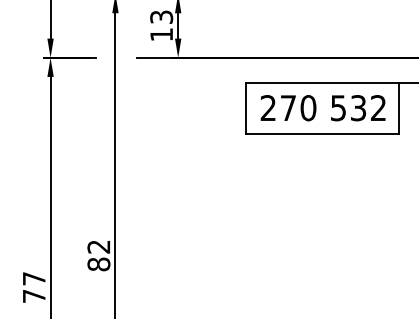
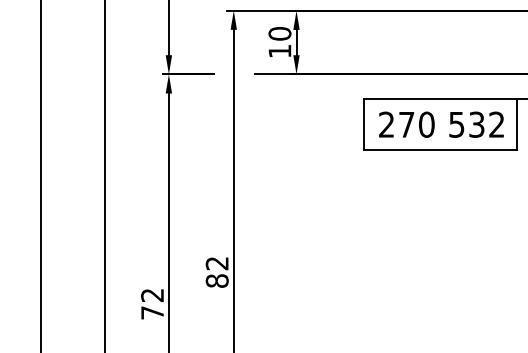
text: (161, 16) -> (279, 33), 13 -> 10
text: (34, 278) -> (152, 295), 77 -> 72

